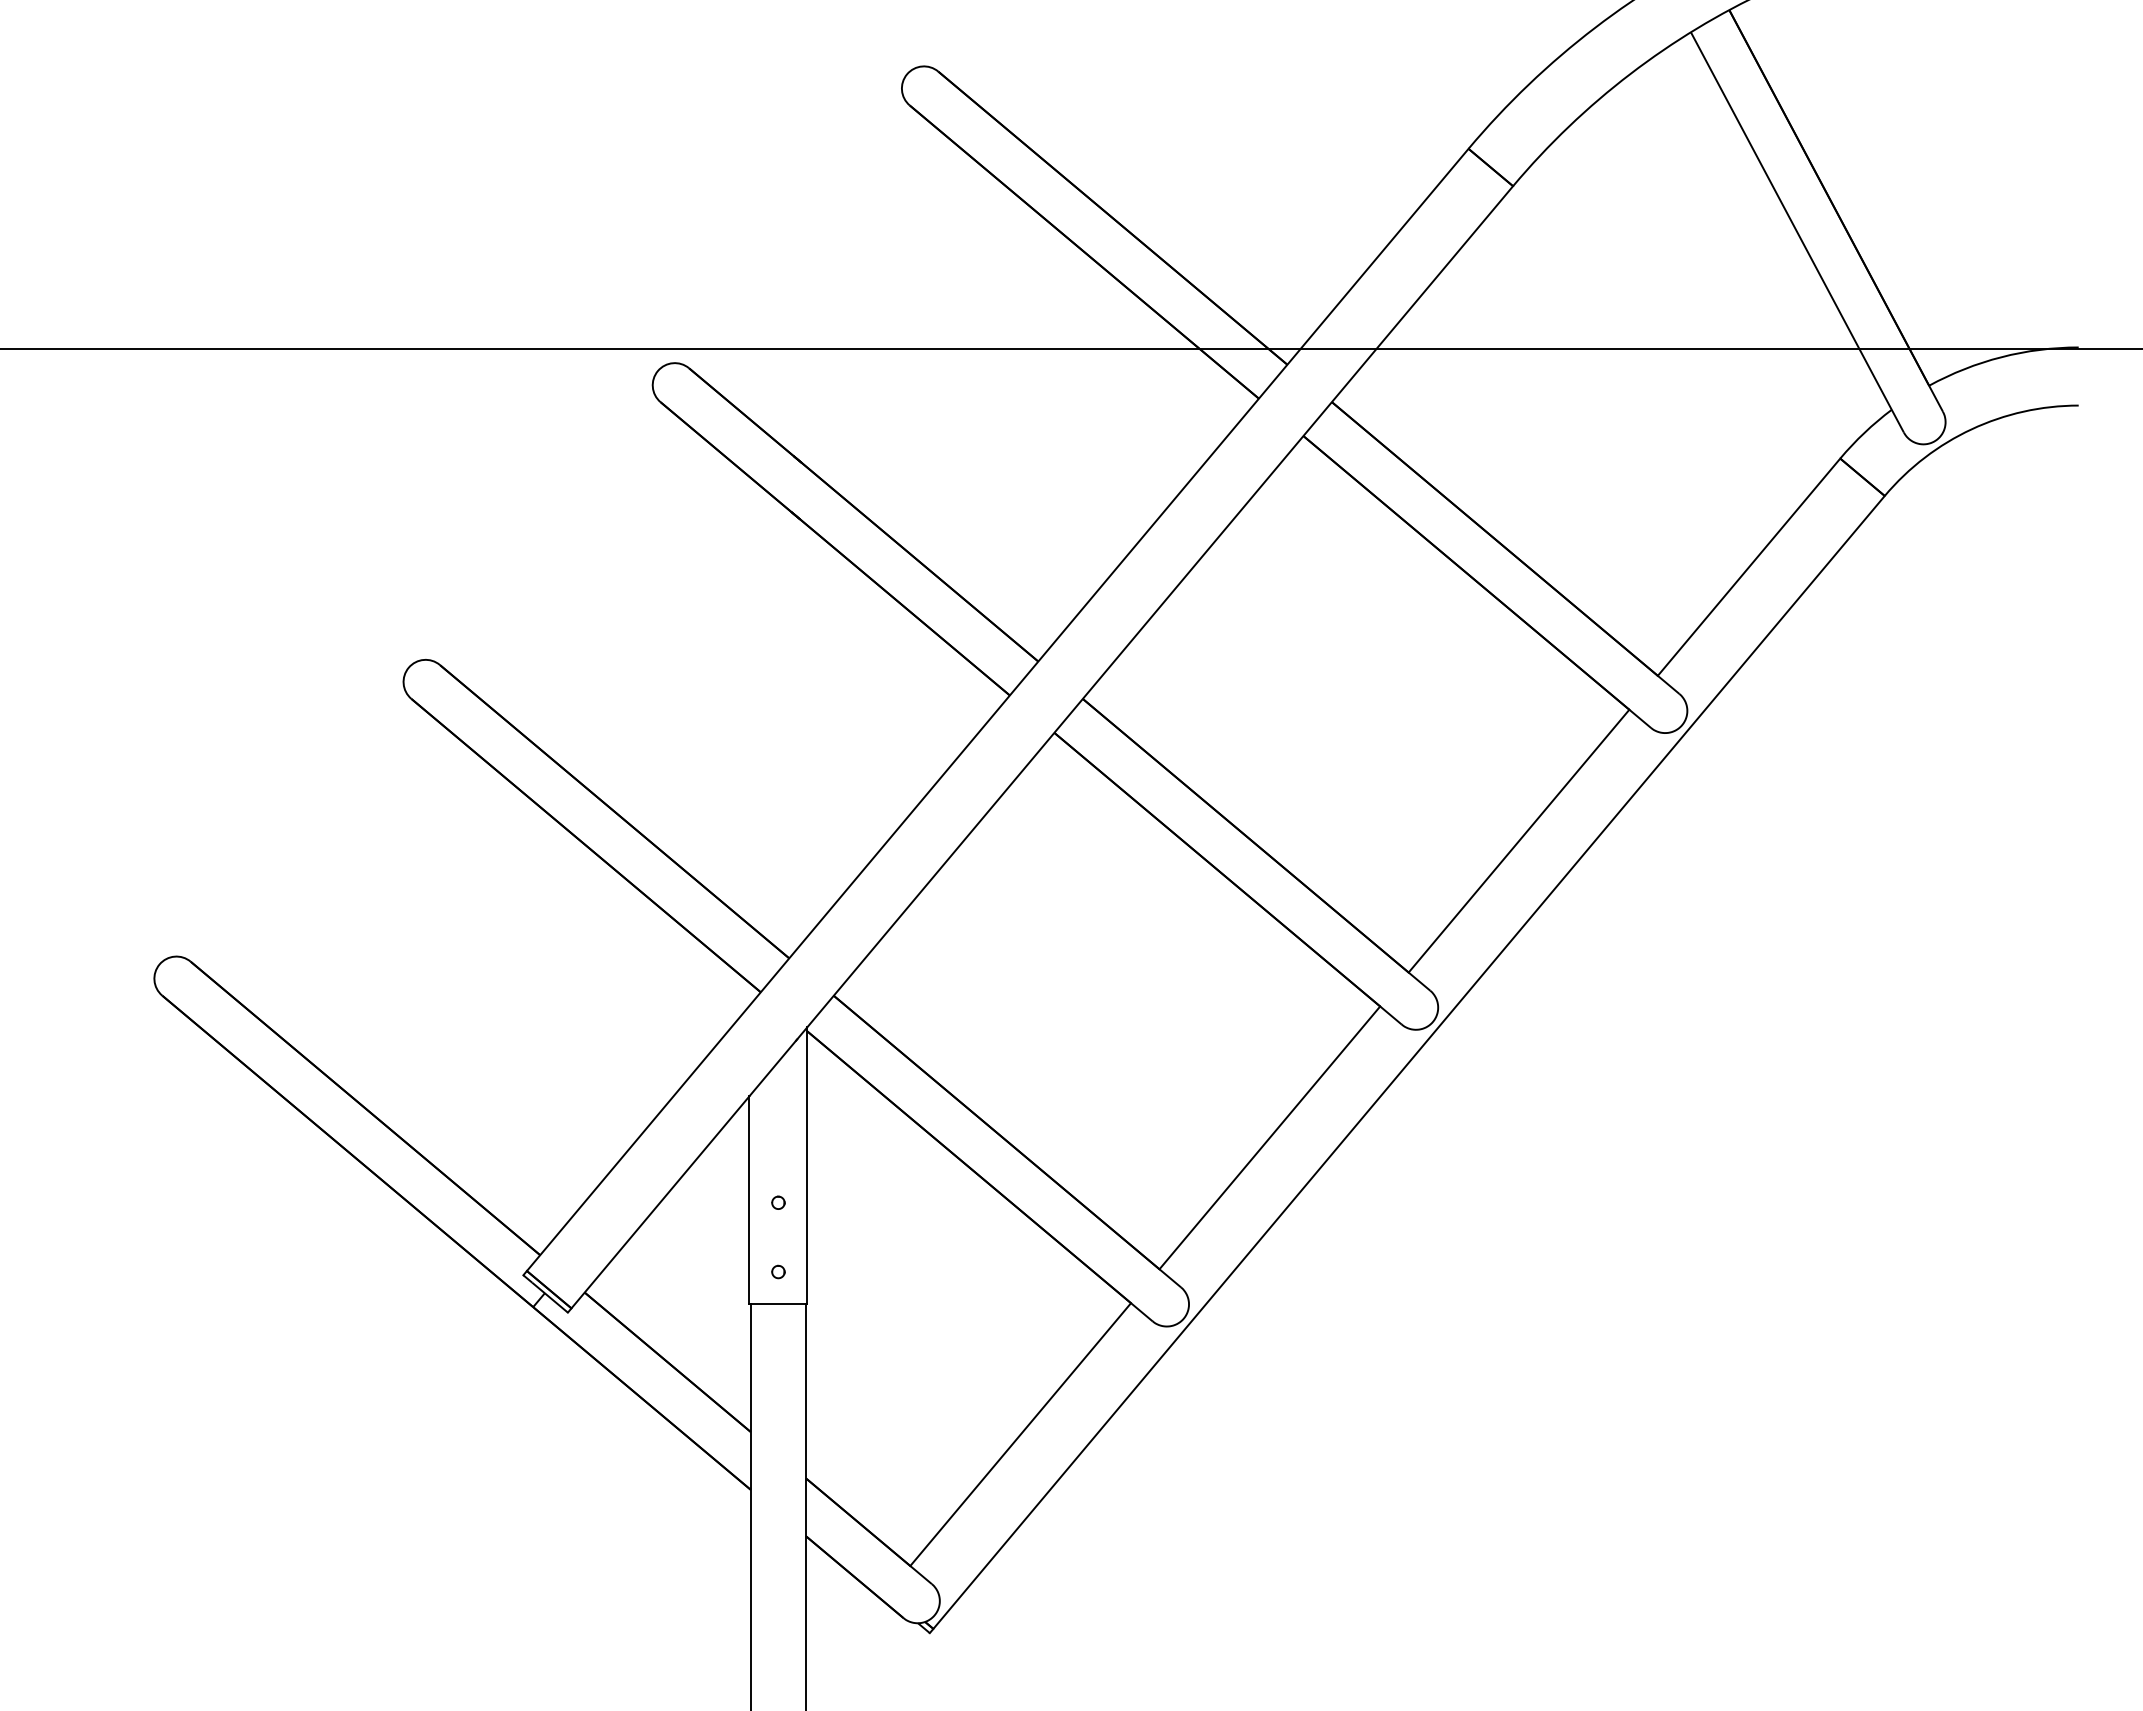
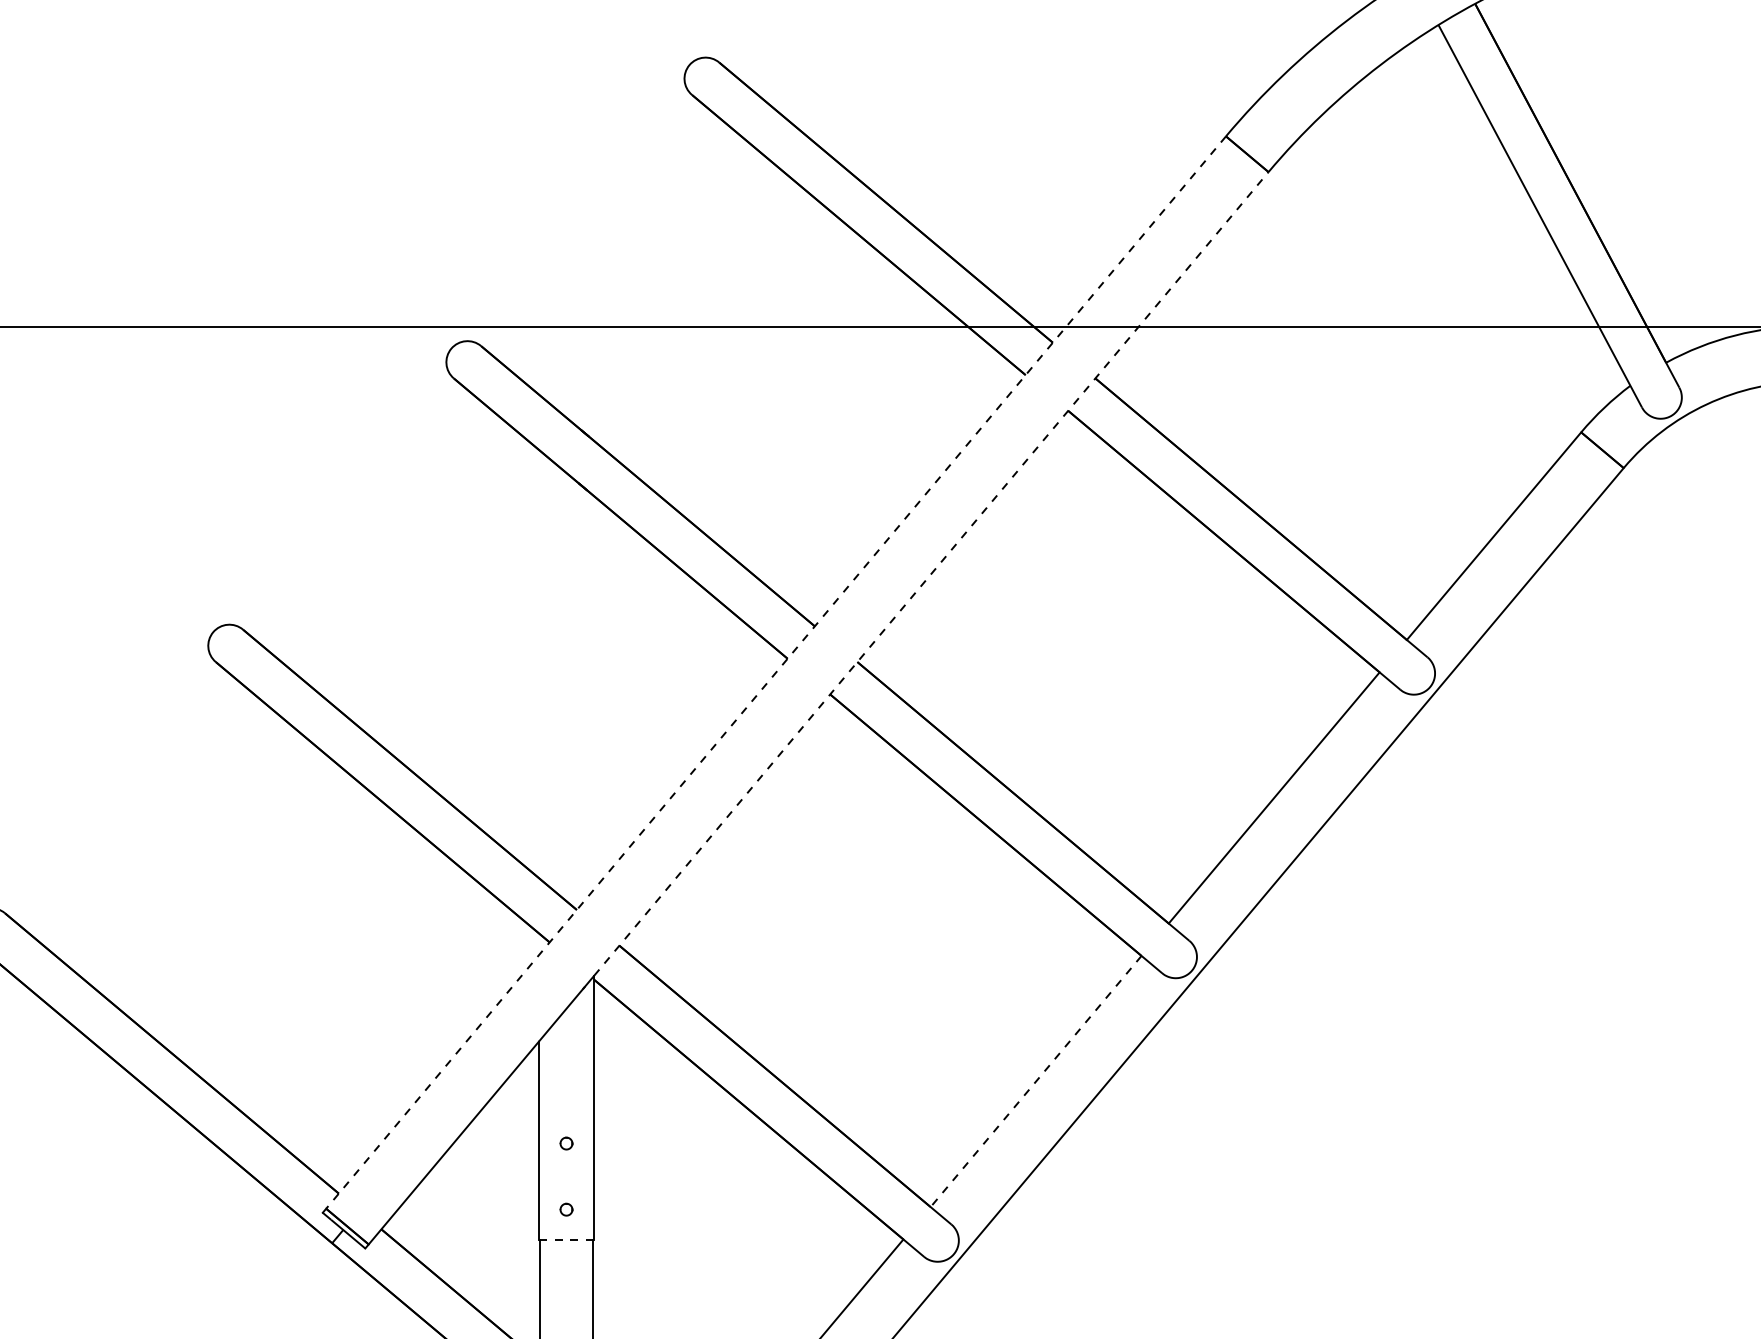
line: (1160, 606) -> (931, 573), solid -> dashed
line: (997, 710) -> (775, 673), solid -> dashed
line: (1269, 1137) -> (1035, 1081), solid -> dashed
line: (778, 1303) -> (566, 1239), solid -> dashed

